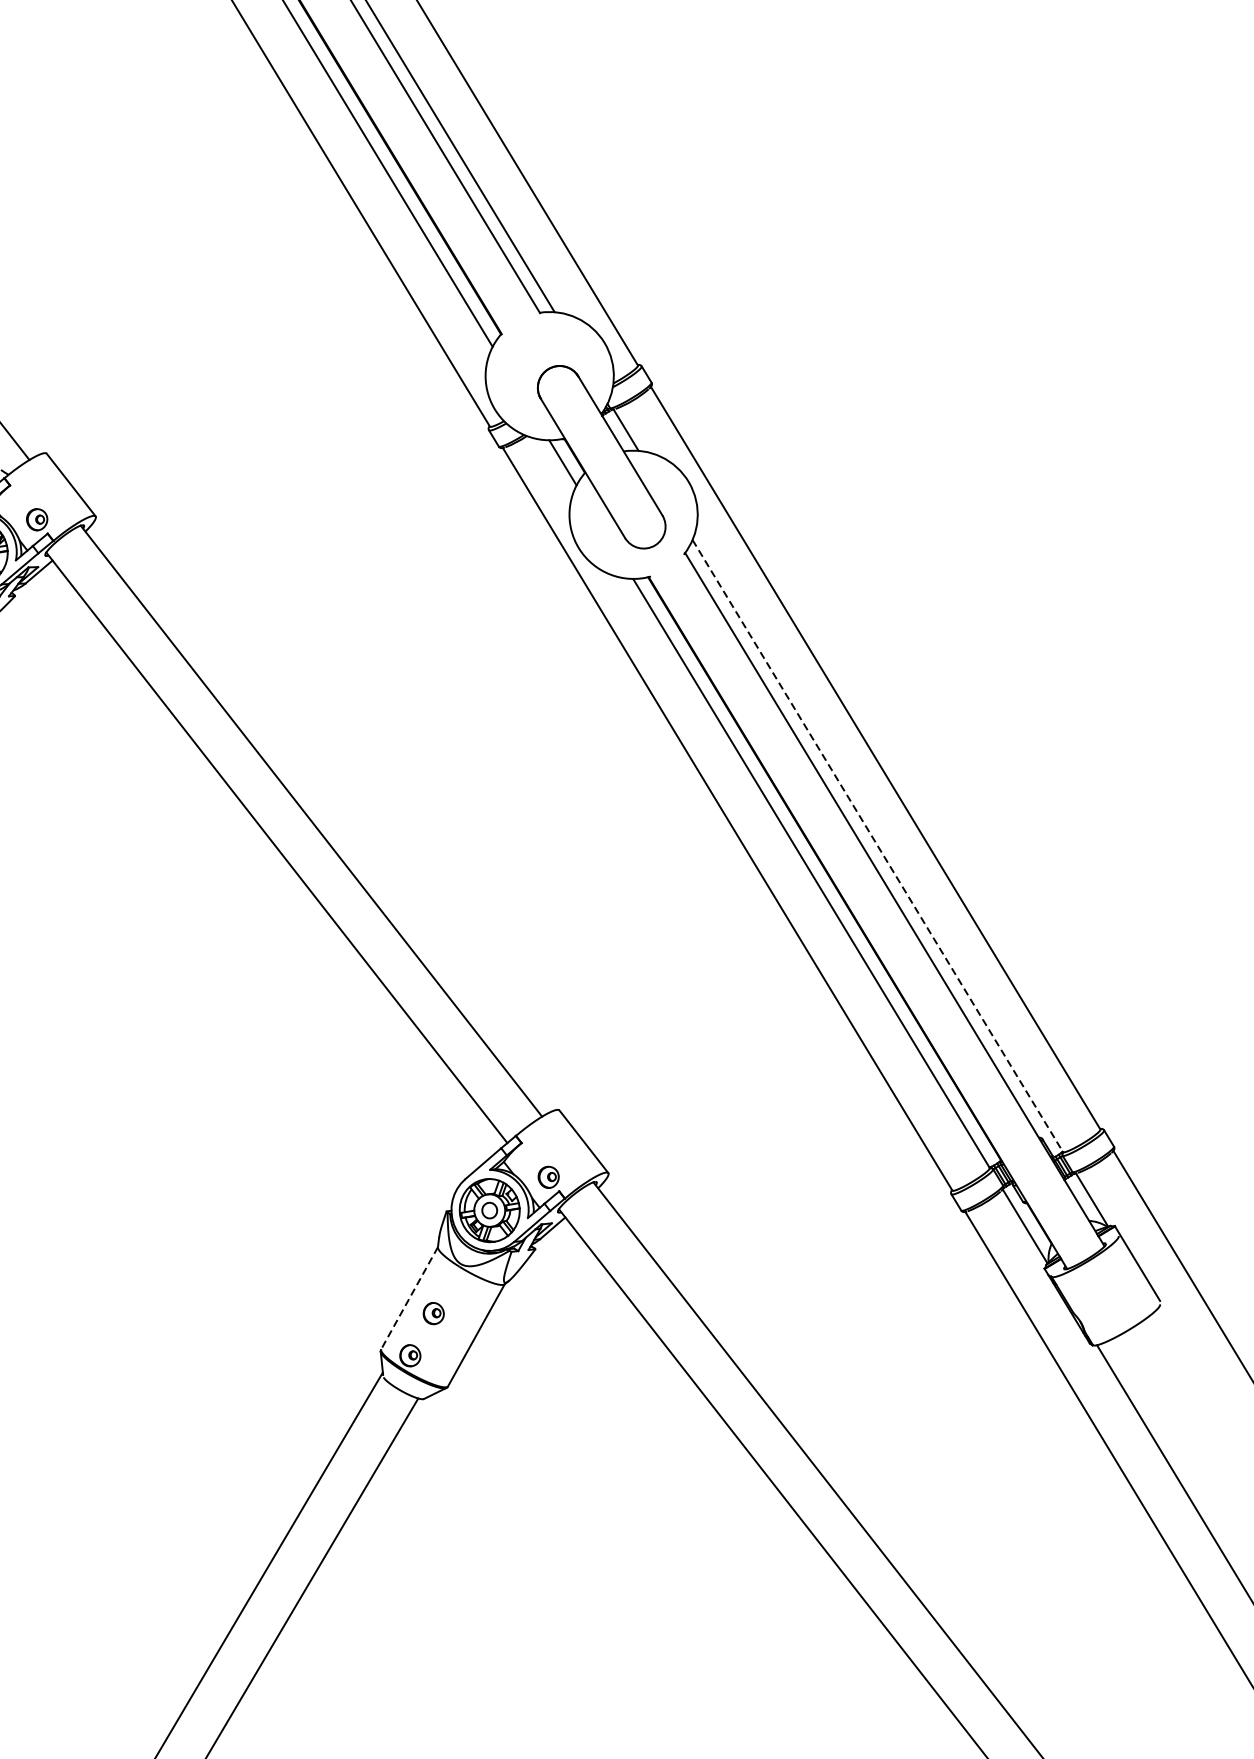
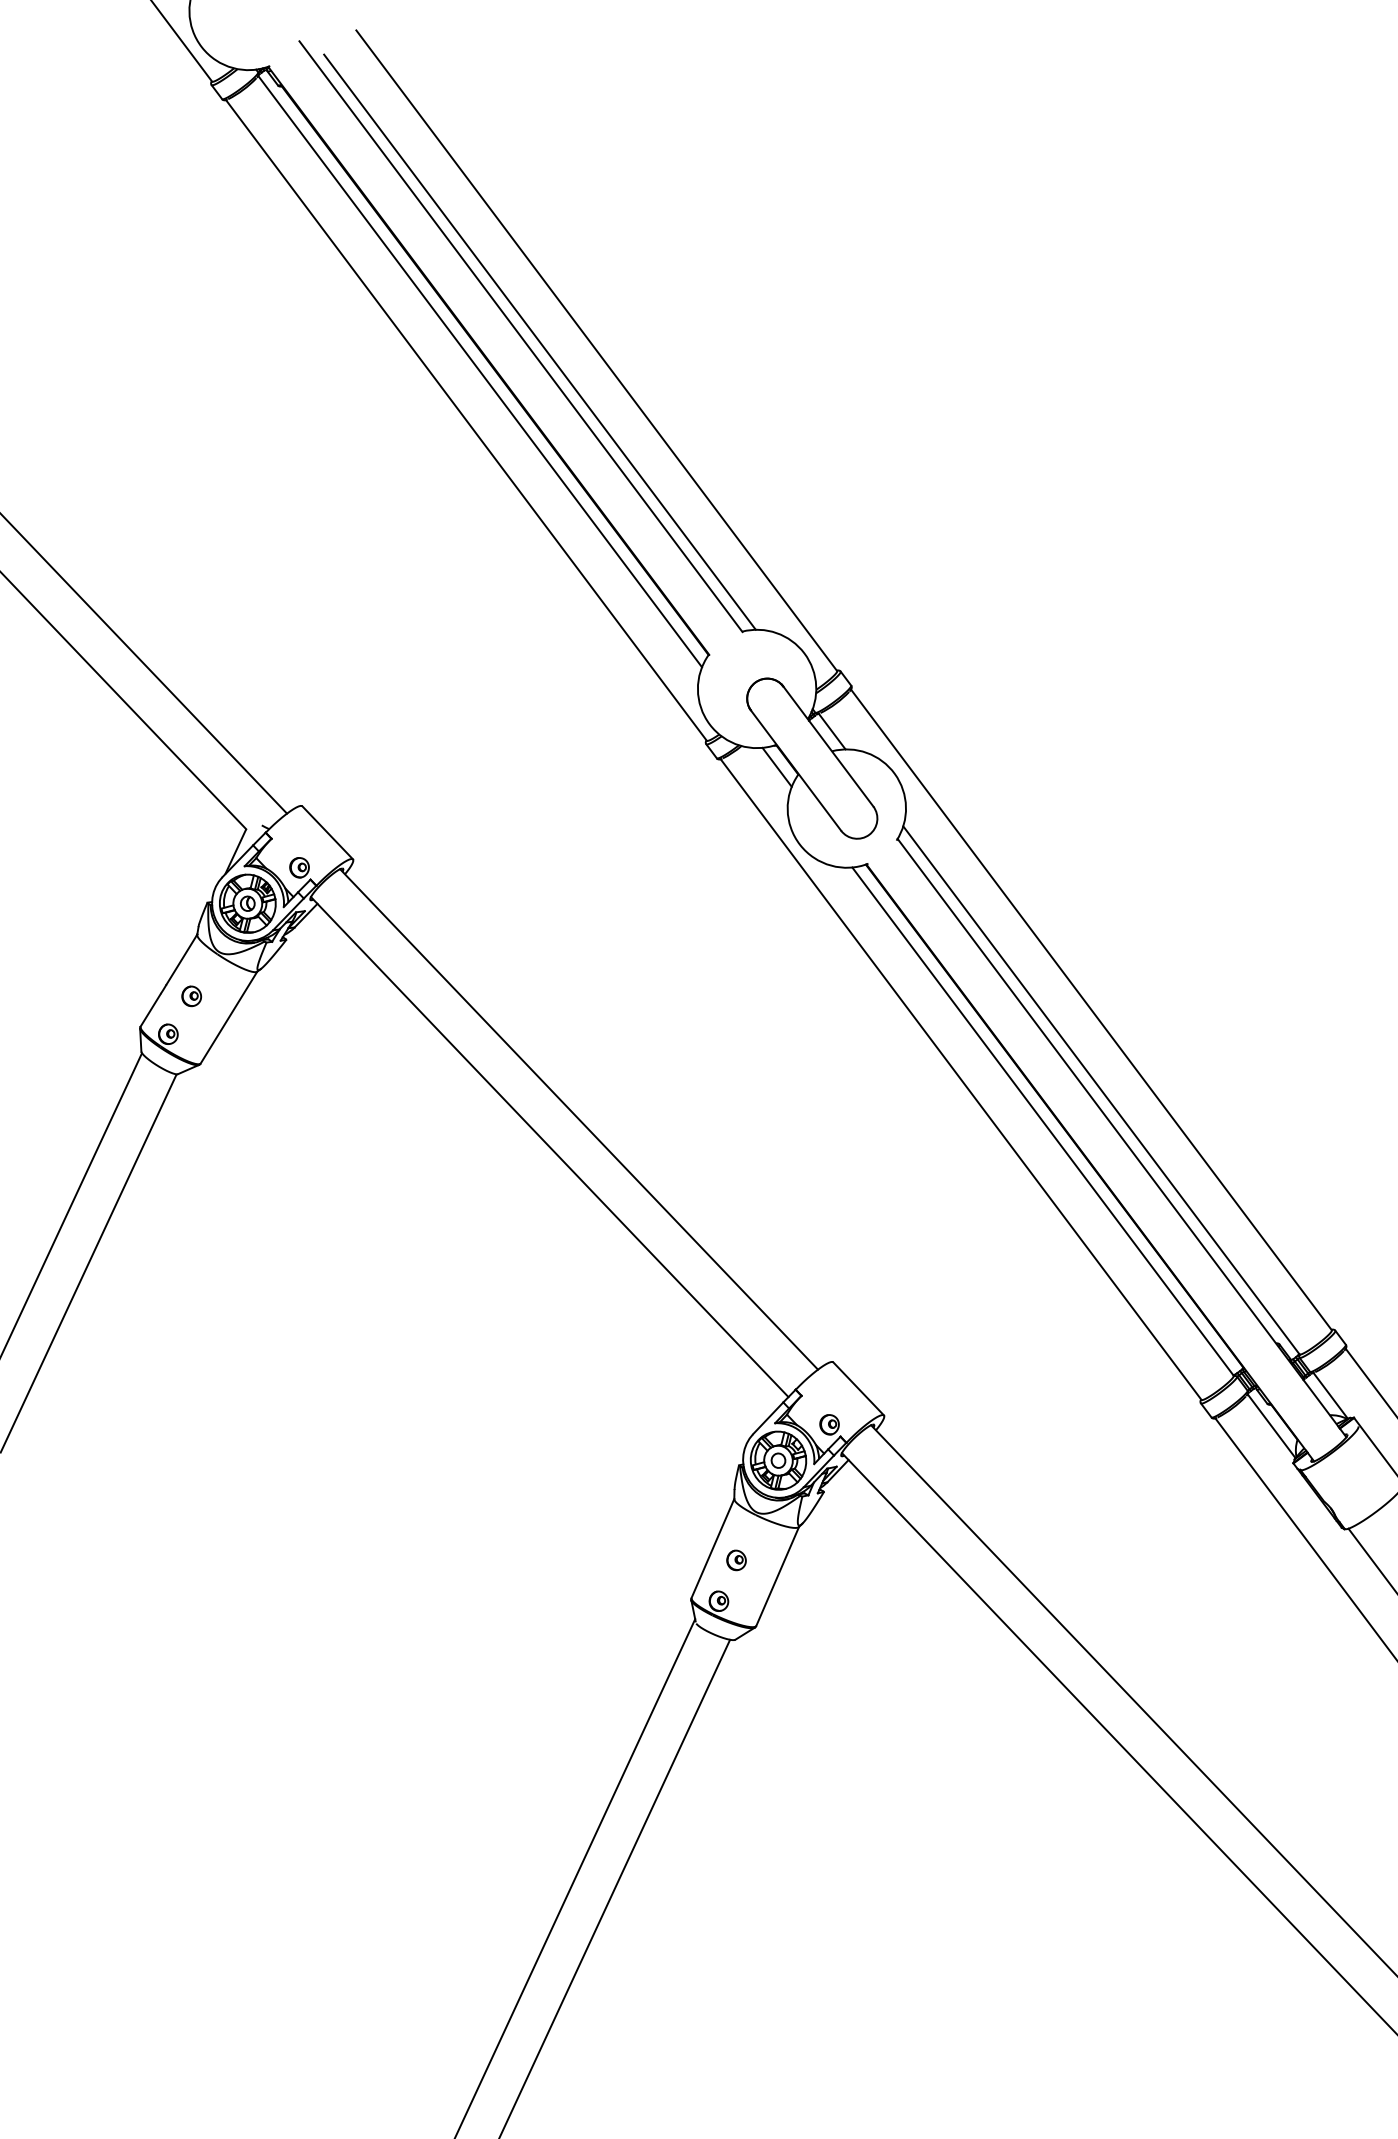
line: (877, 846) -> (1101, 1090), dashed -> solid
line: (409, 1298) -> (712, 1548), dashed -> solid

